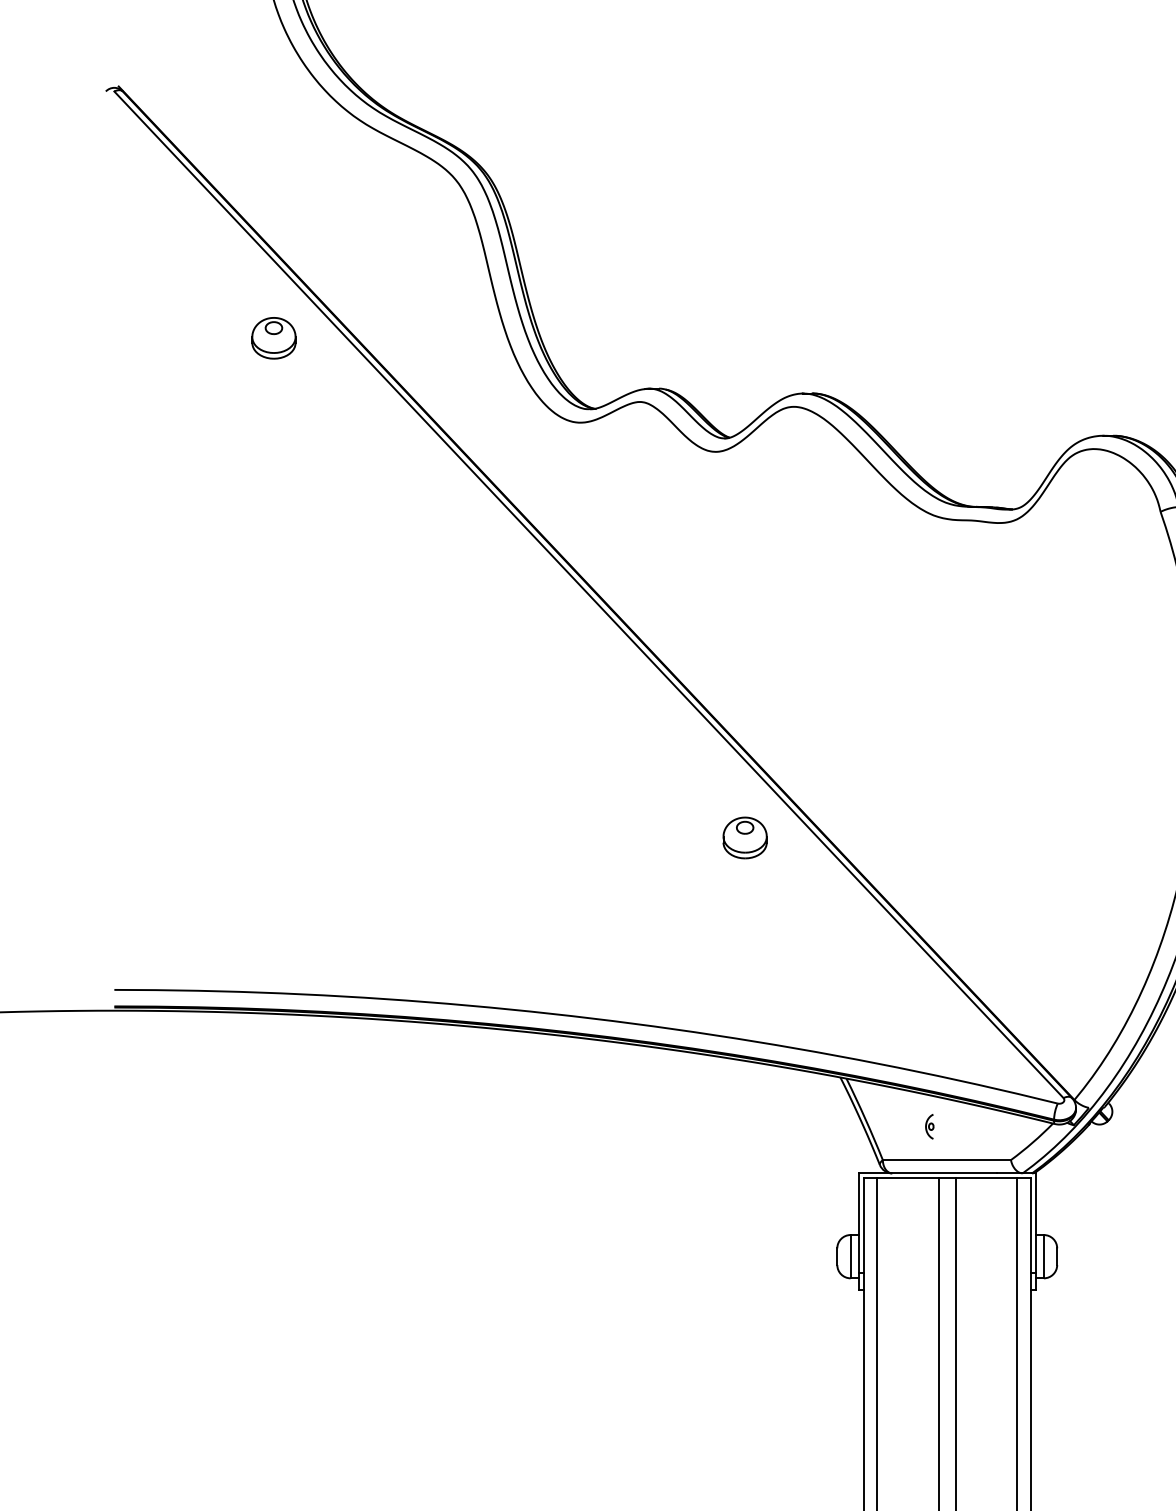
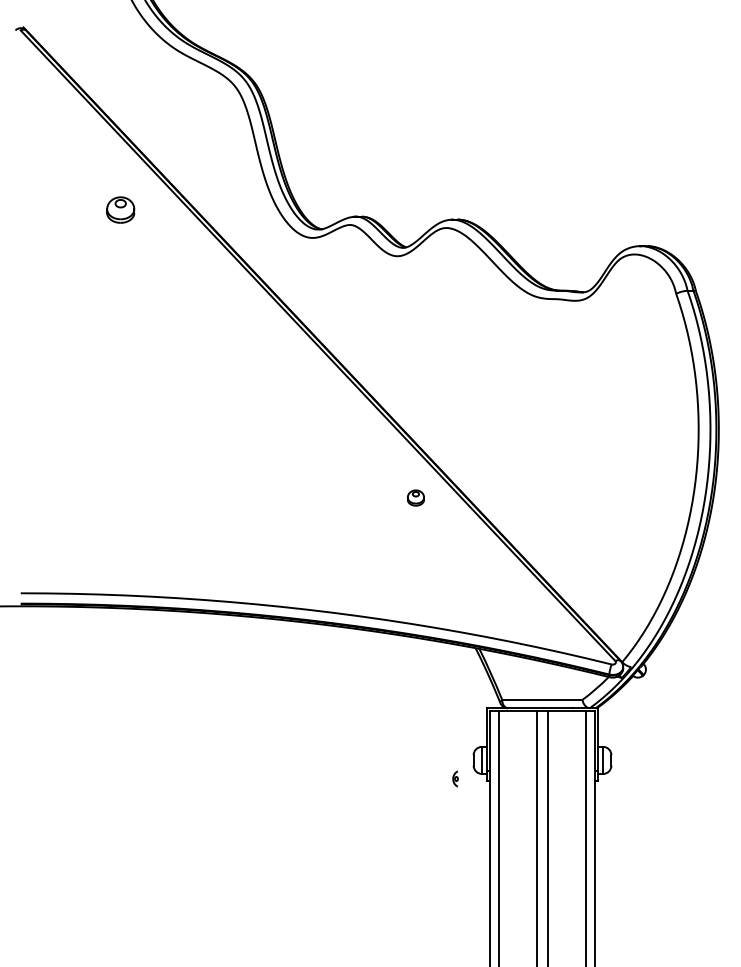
part: (273, 337) -> (120, 209), moved
part: (744, 836) -> (415, 497), size x0.6
part: (929, 1125) -> (455, 778), moved

